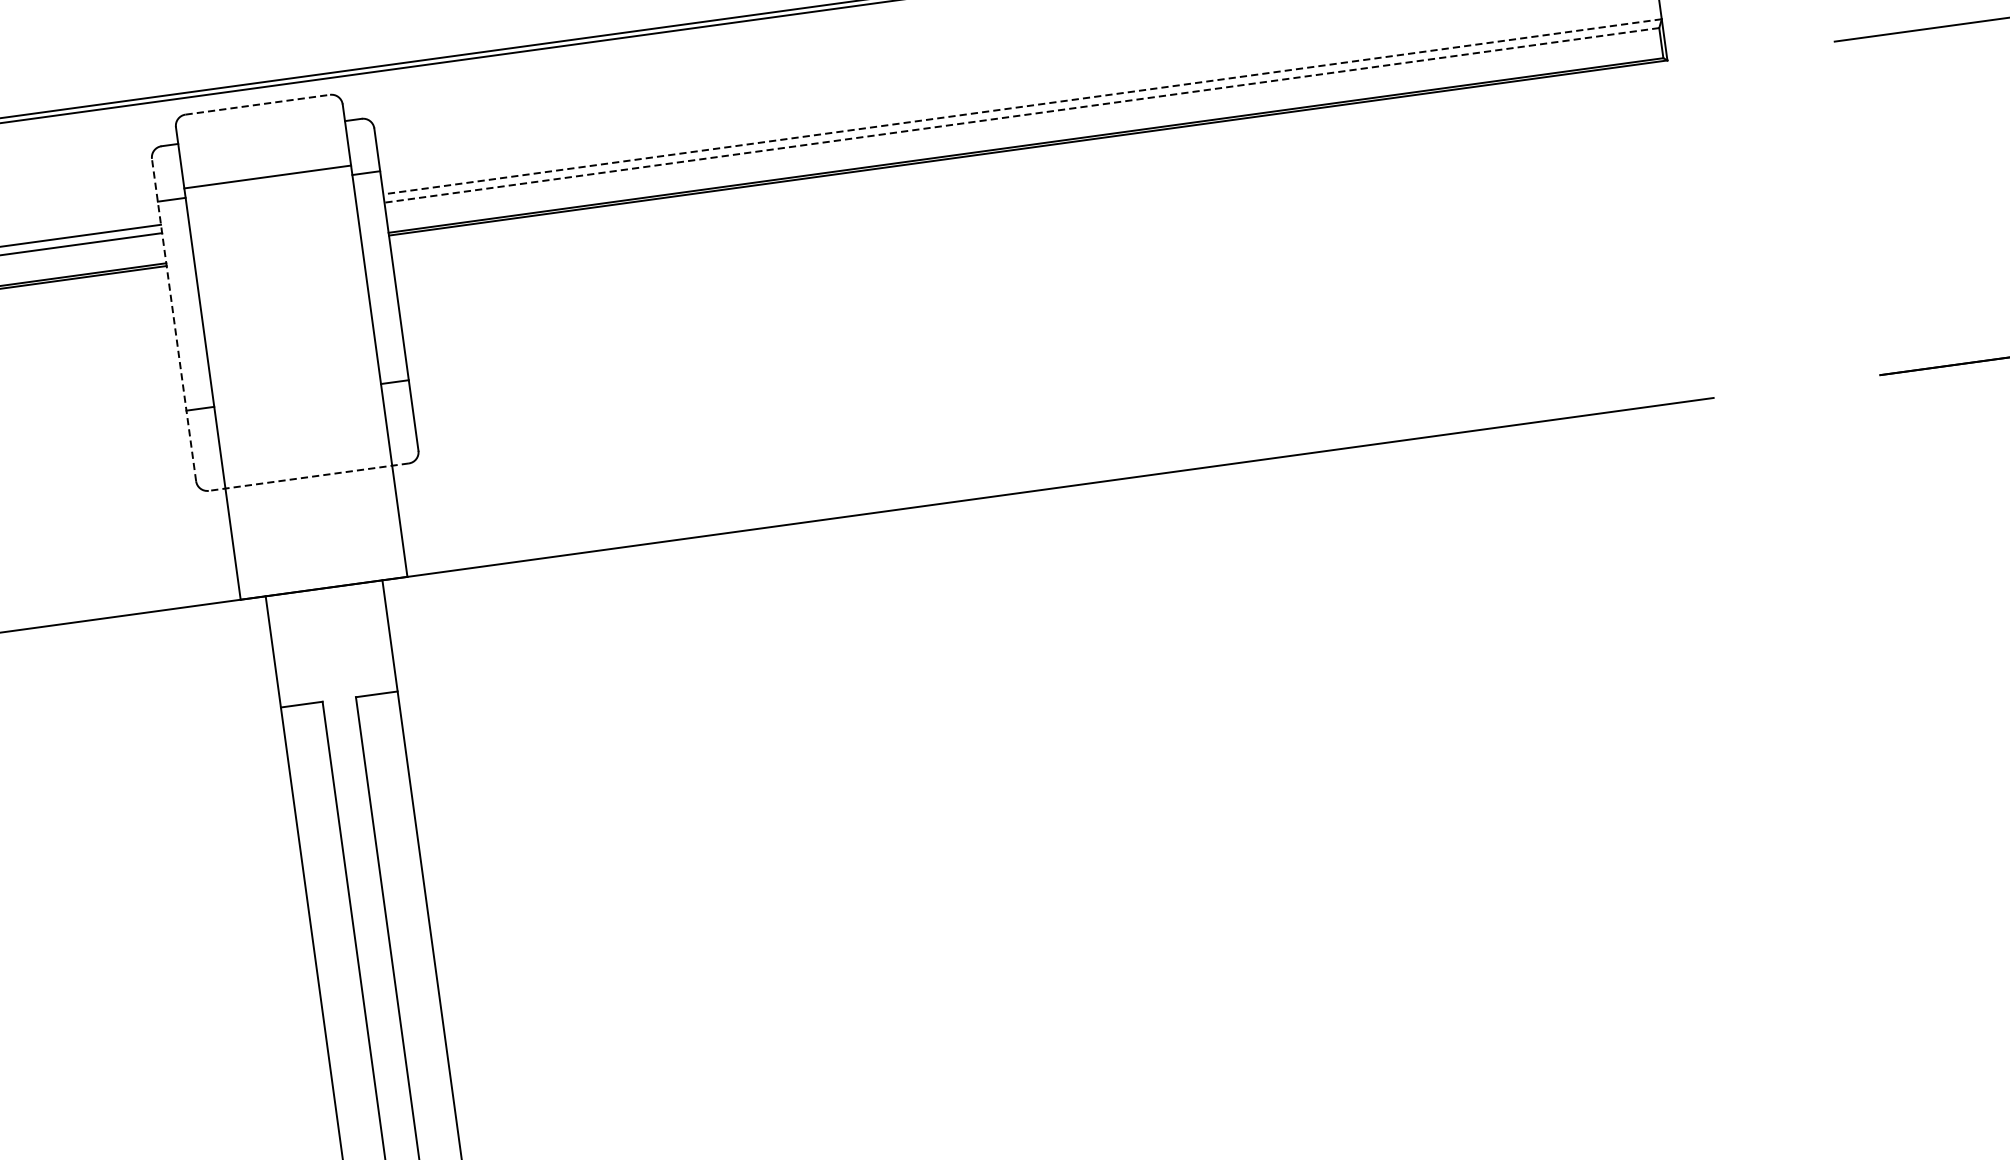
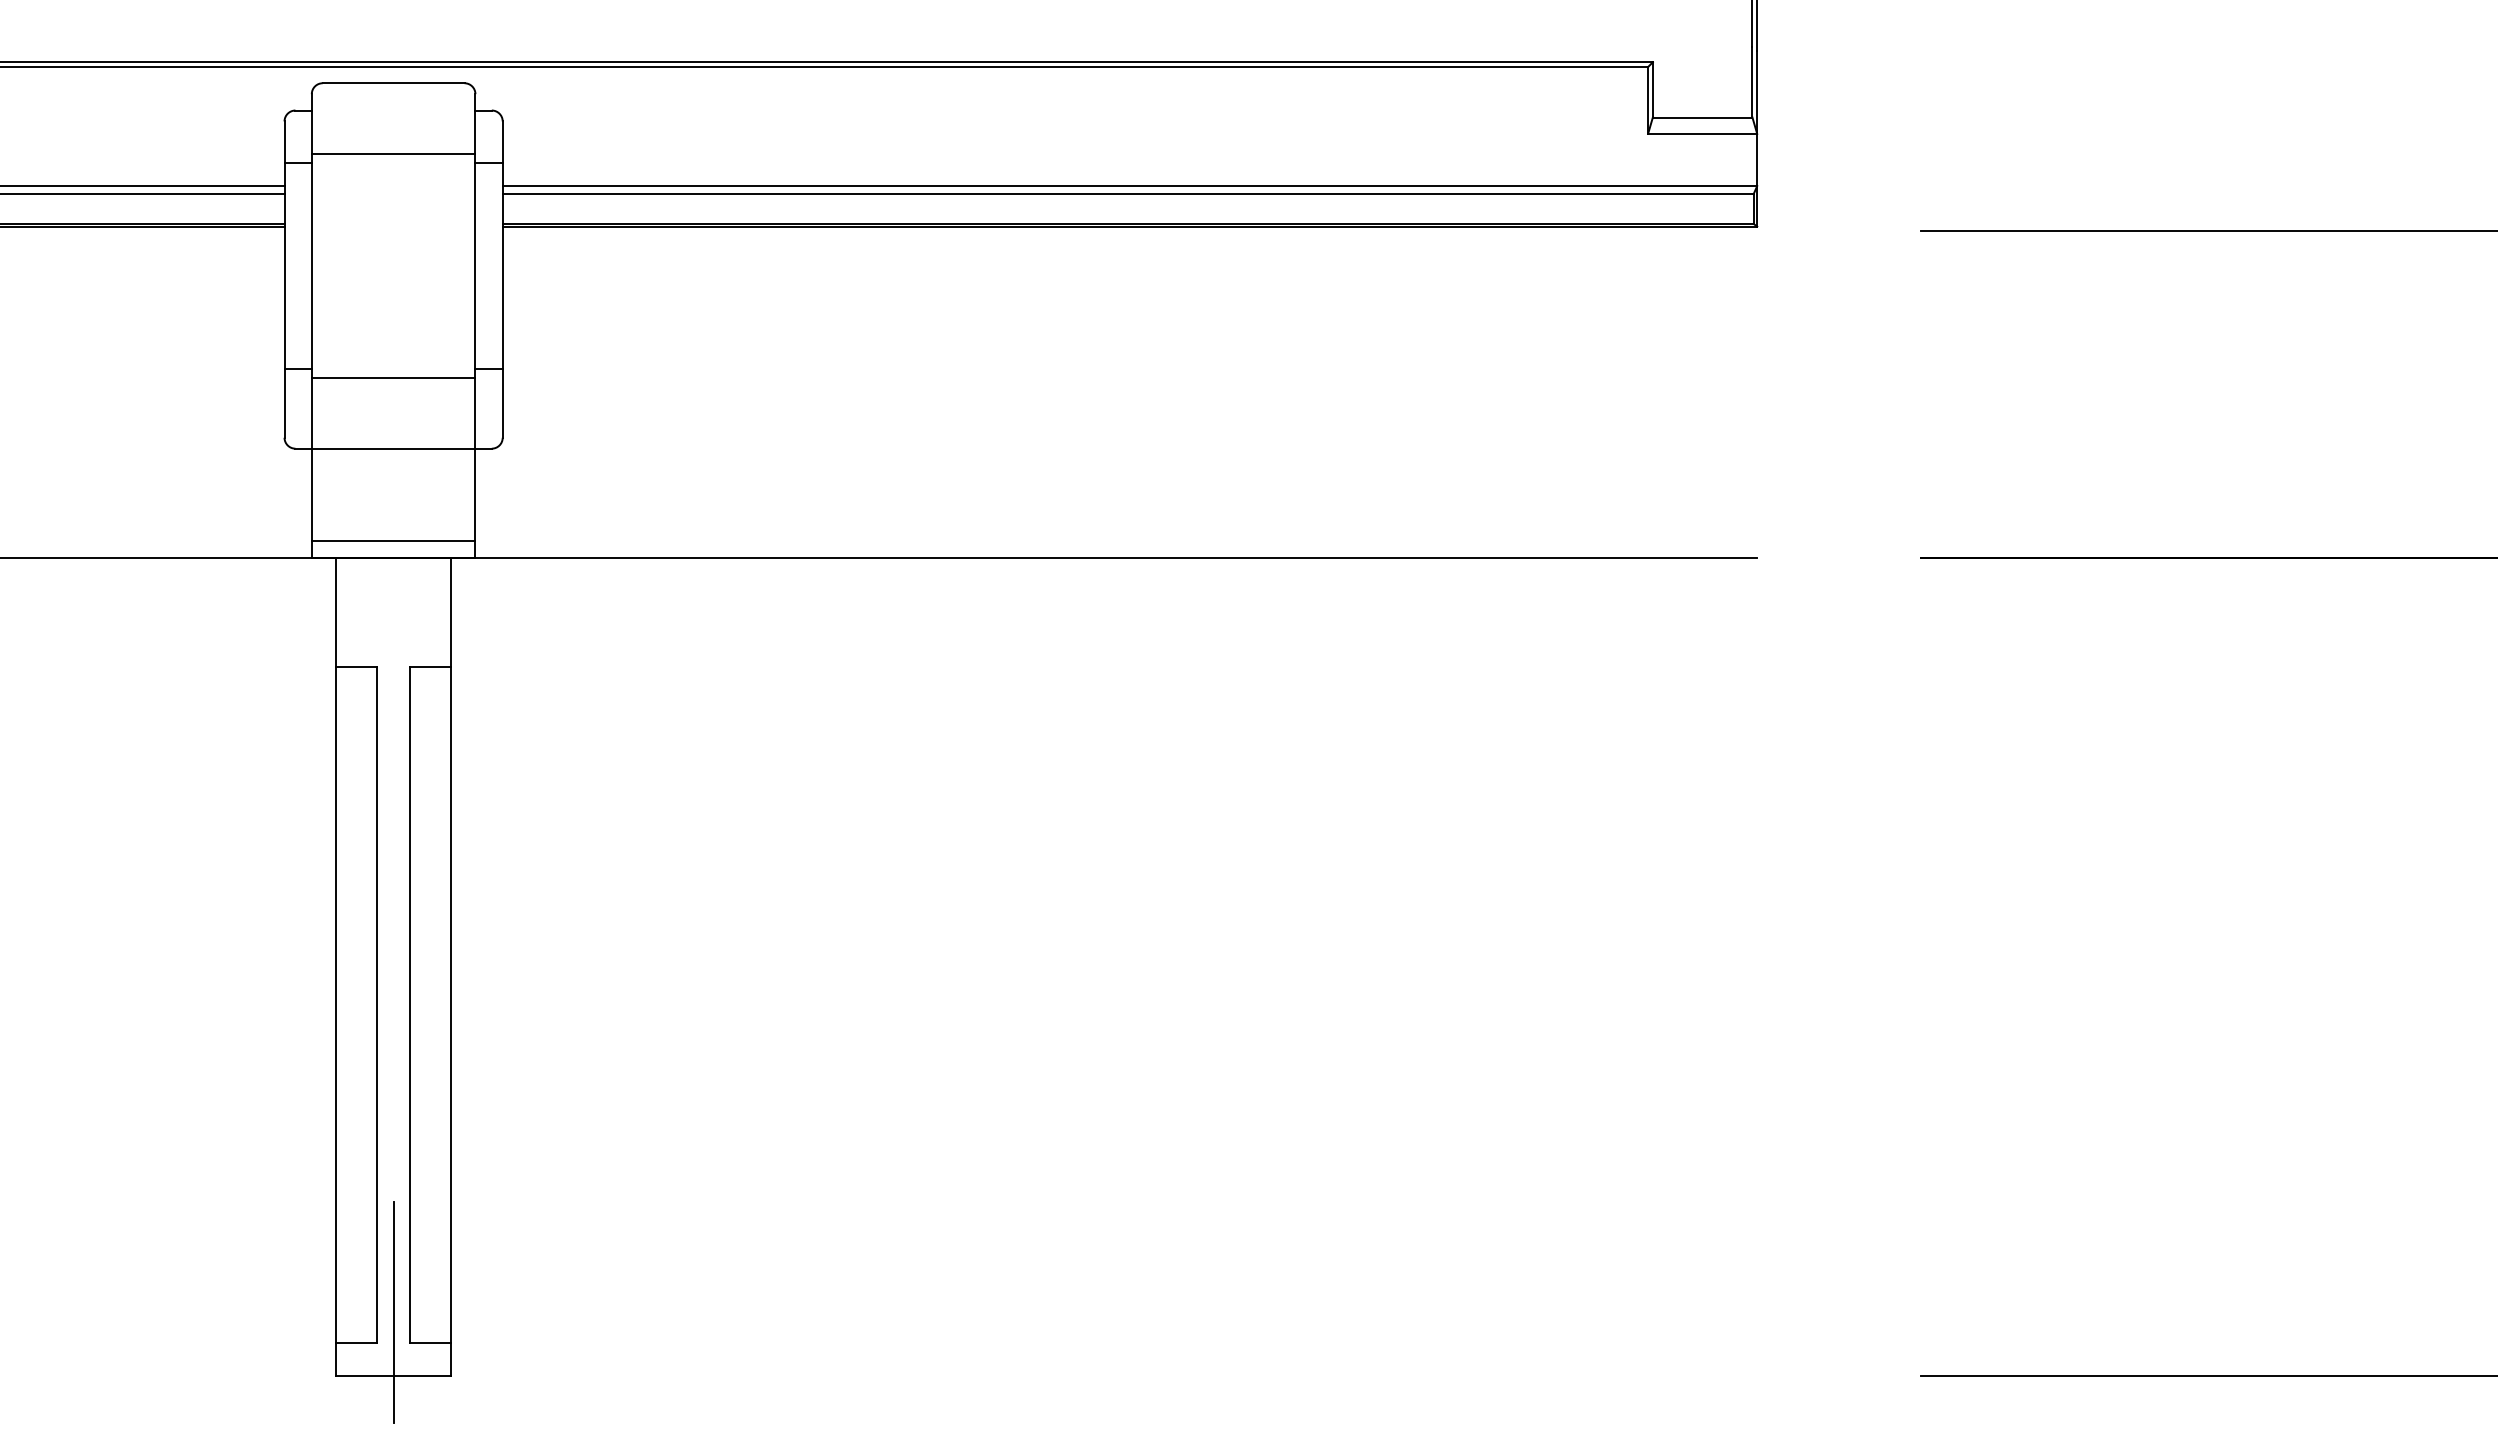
line: (257, 105) -> (393, 83), dashed -> solid
line: (1022, 107) -> (1129, 186), dashed -> solid
line: (1021, 115) -> (1127, 194), dashed -> solid
line: (174, 319) -> (284, 279), dashed -> solid
line: (298, 404) -> (393, 377), added
line: (308, 476) -> (393, 448), dashed -> solid
line: (321, 571) -> (393, 541), added

